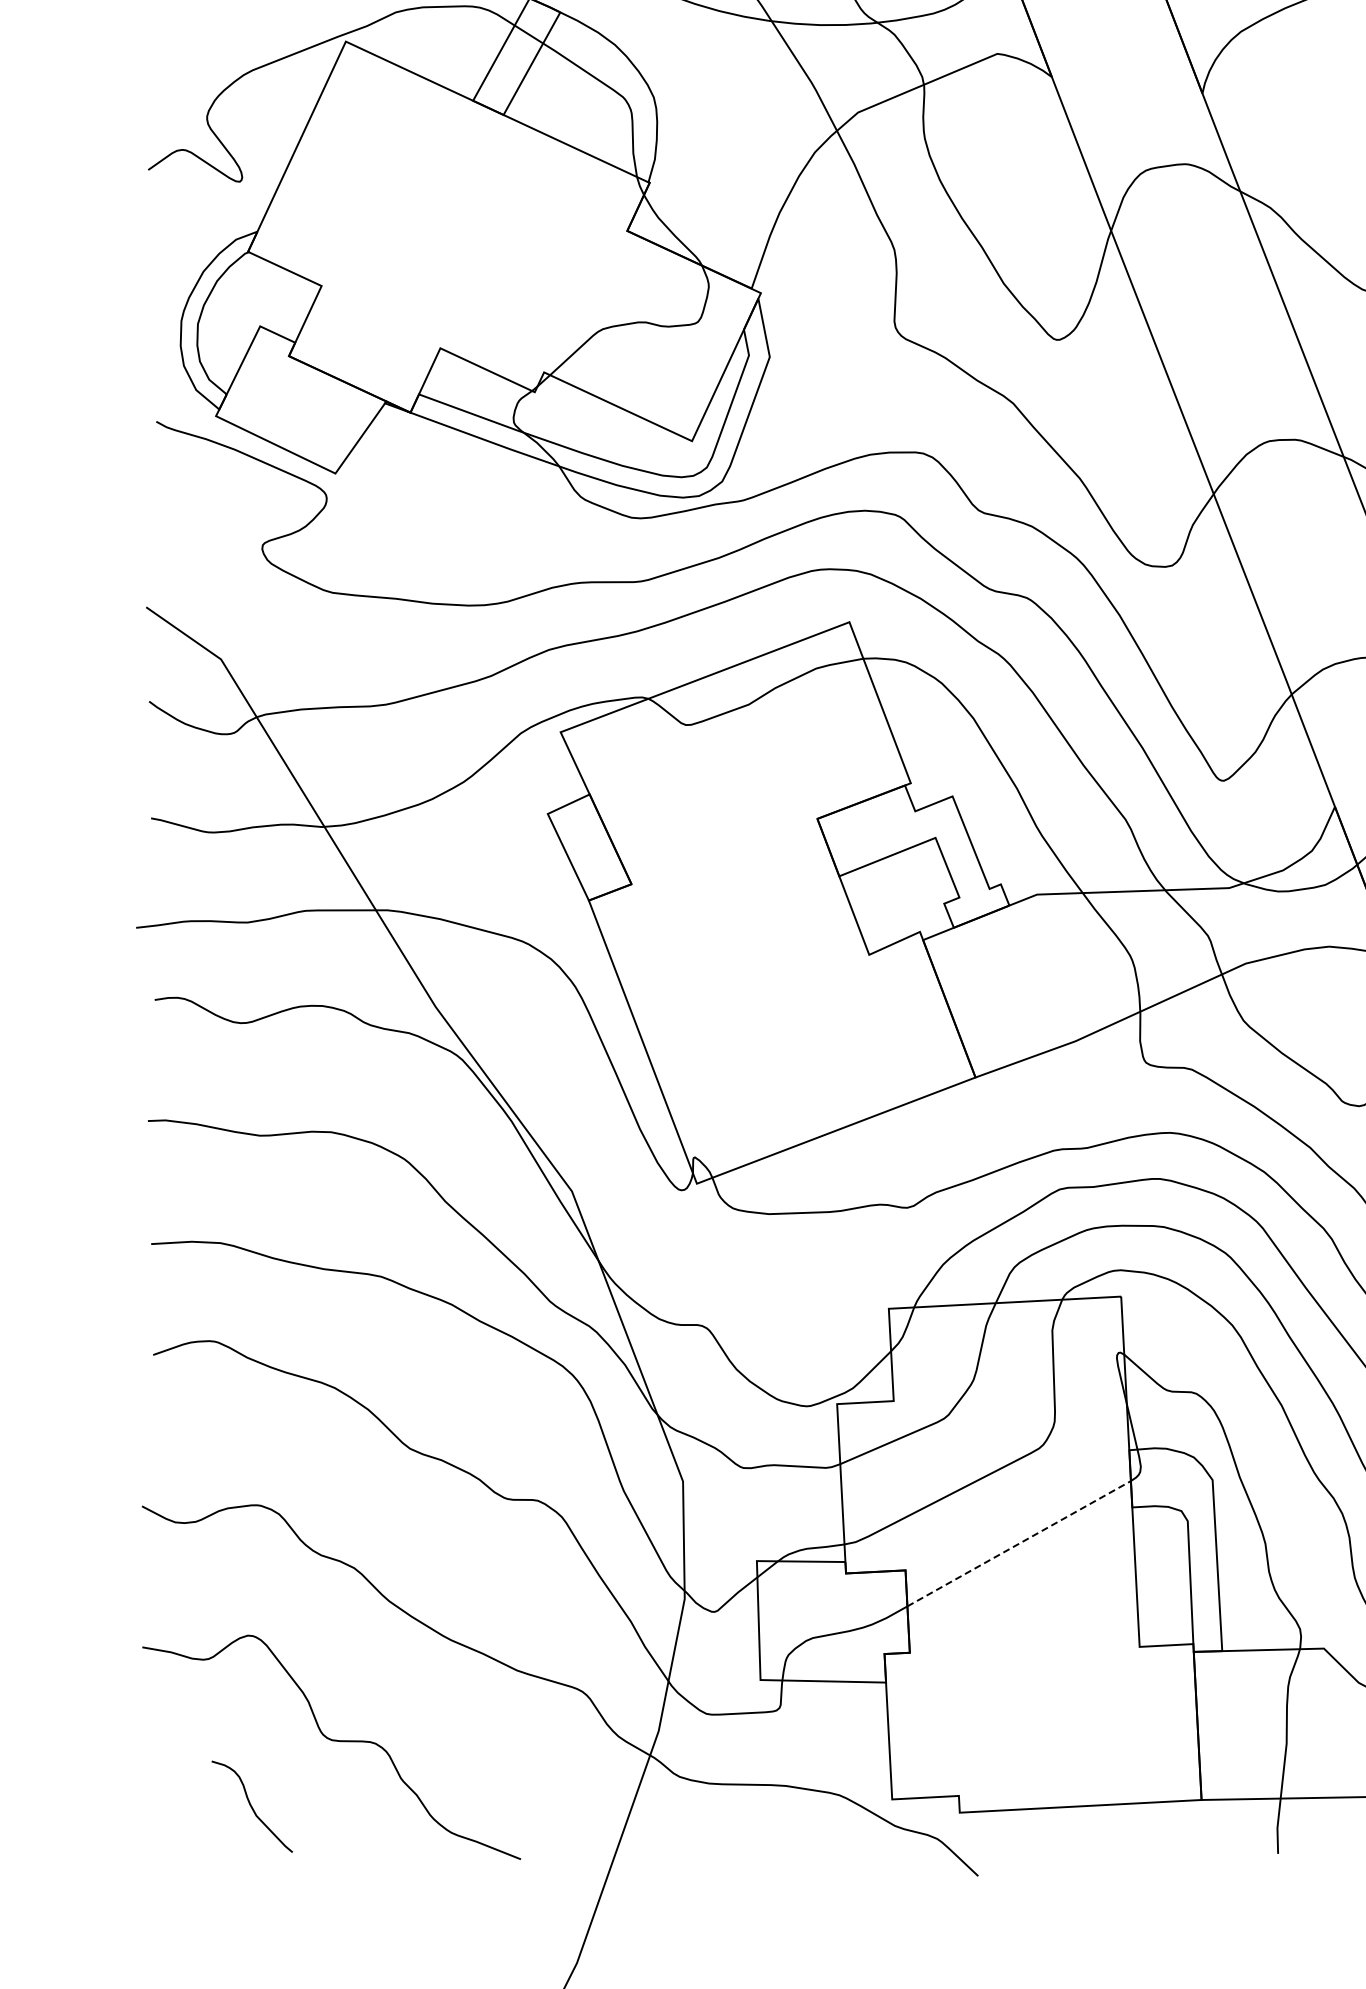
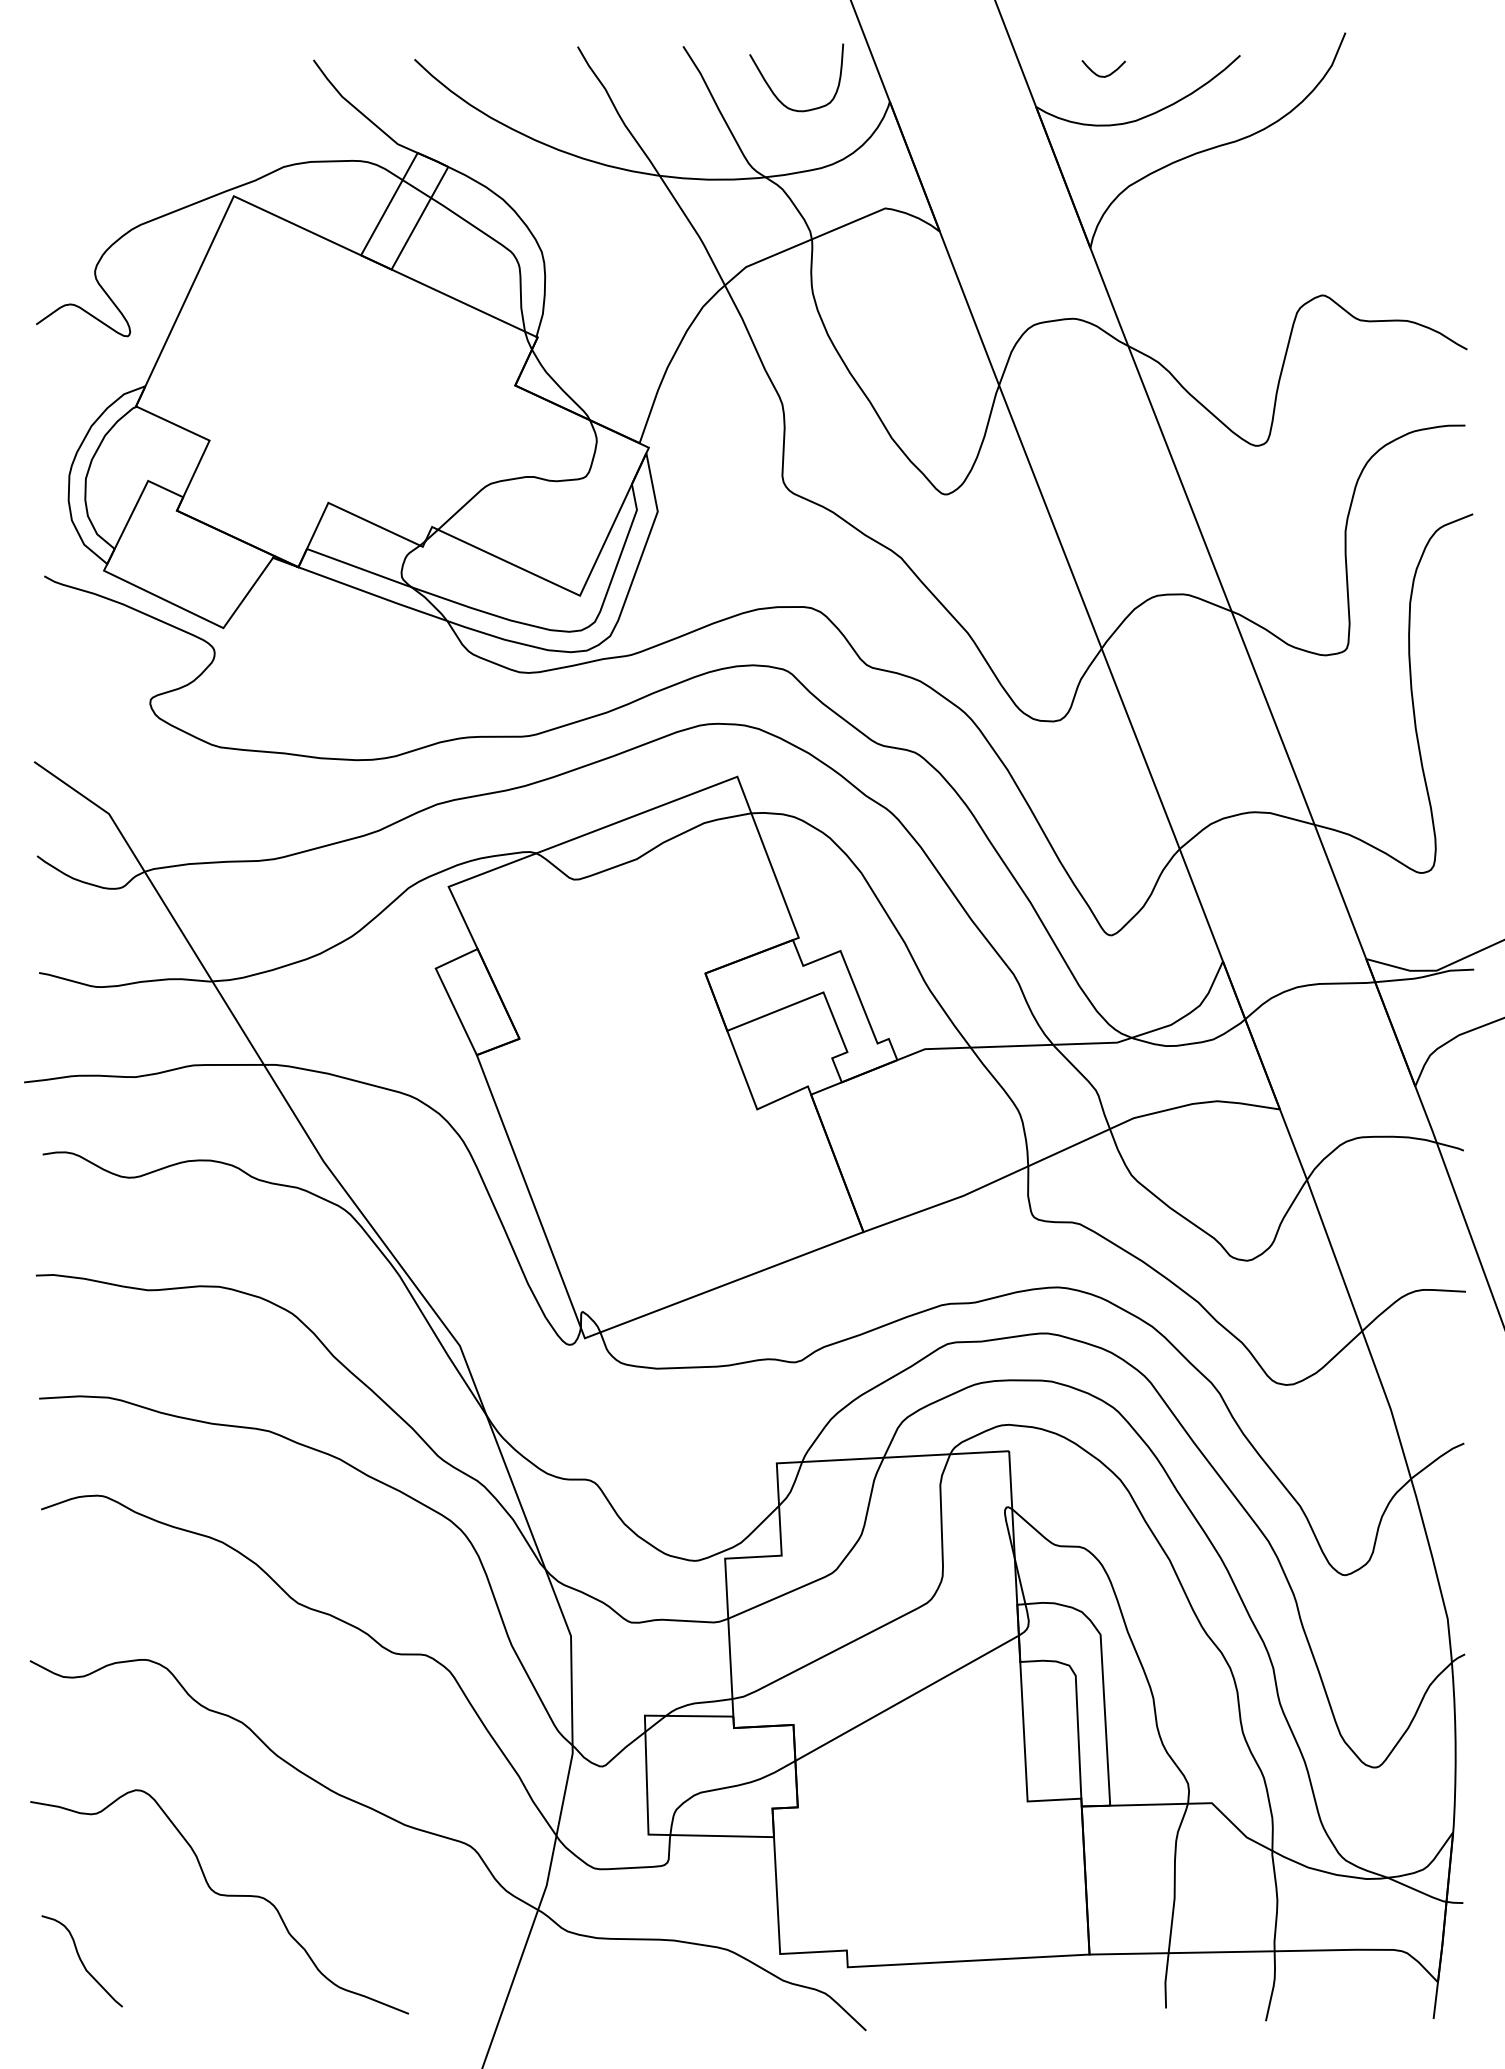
line: (1019, 1543) -> (907, 1698), dashed -> solid
curve: (251, 1806) -> (81, 1961), moved

